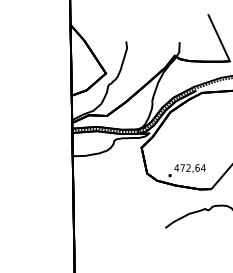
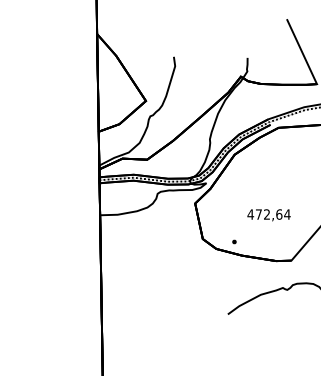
text: (189, 168) -> (268, 215), moved

